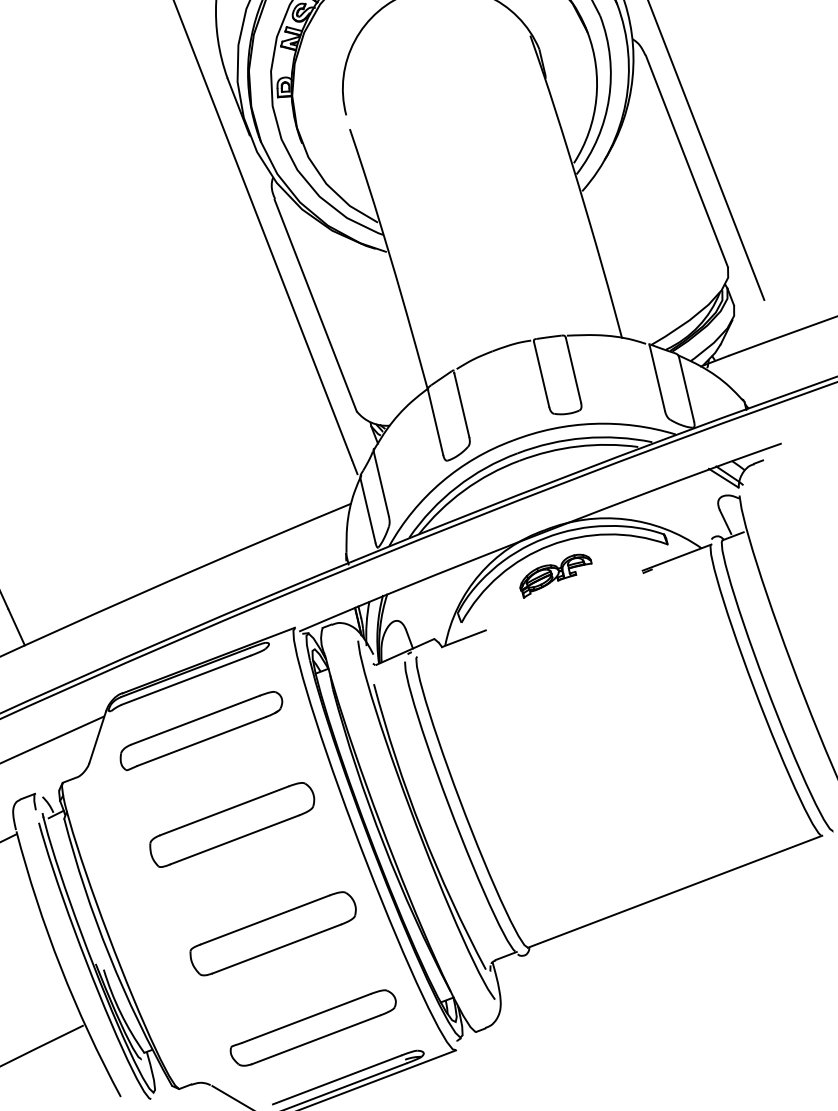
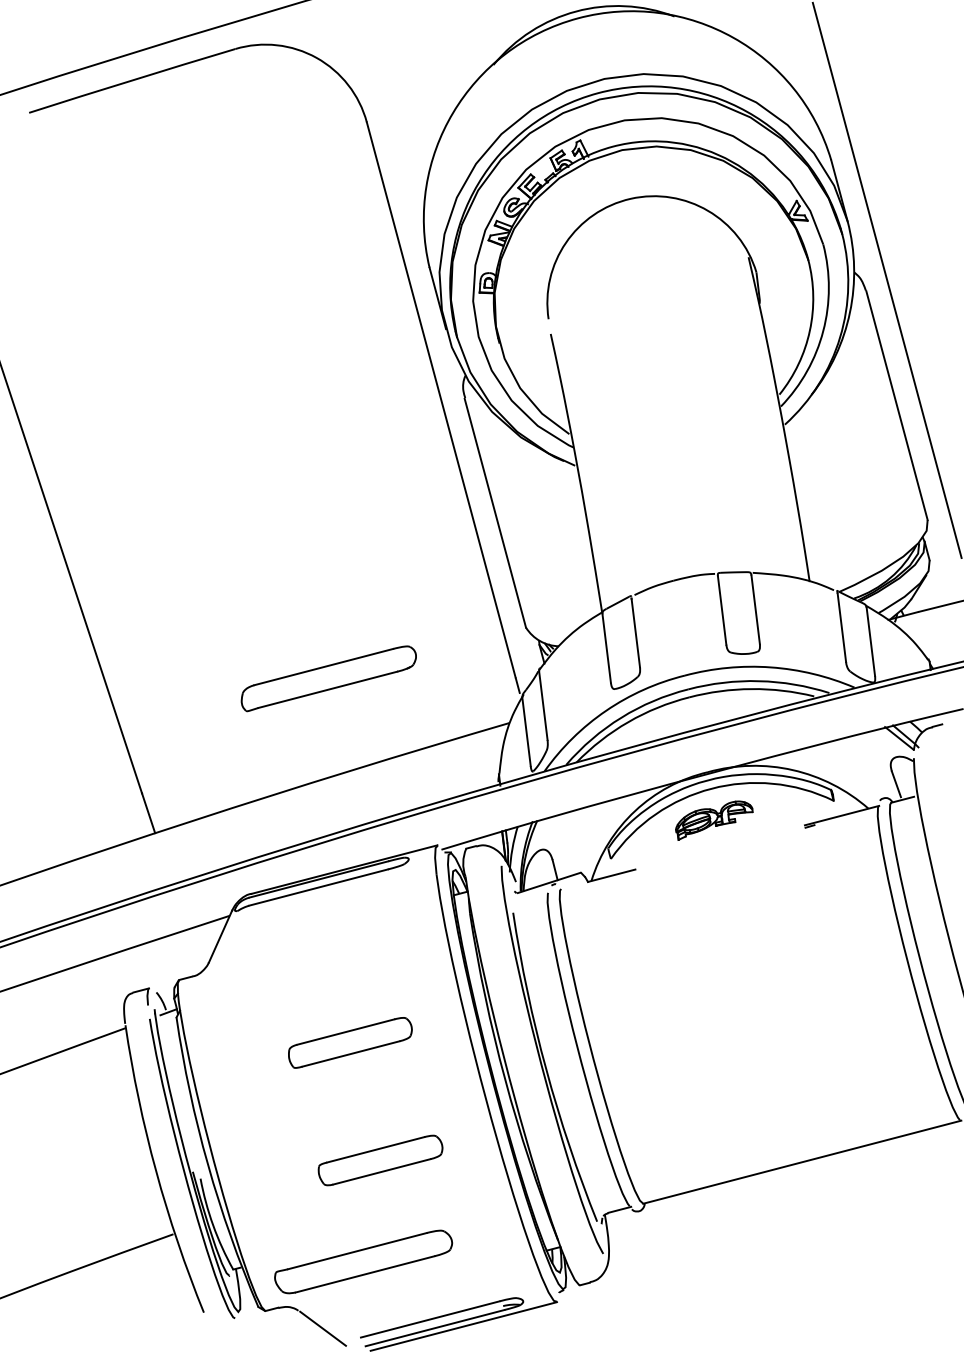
part: (201, 730) -> (328, 678), moved
part: (232, 824) -> (350, 1042), size x0.7
part: (273, 933) -> (380, 1160), size x0.7
part: (313, 1027) -> (363, 1261), moved

